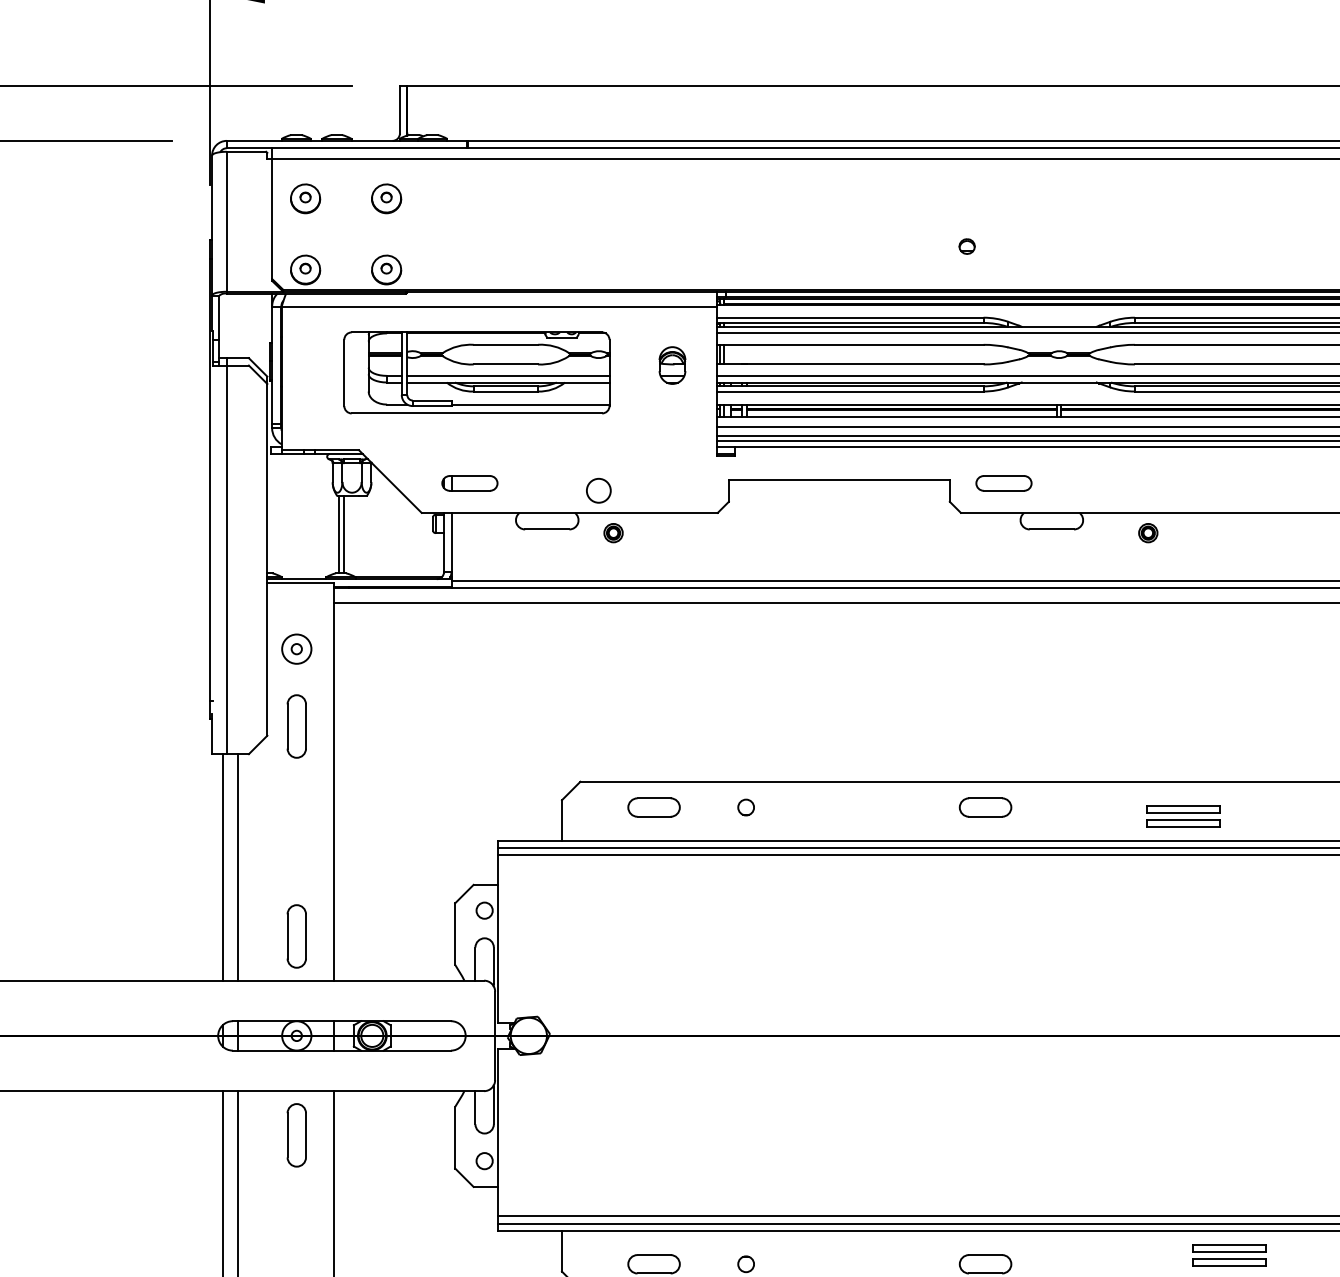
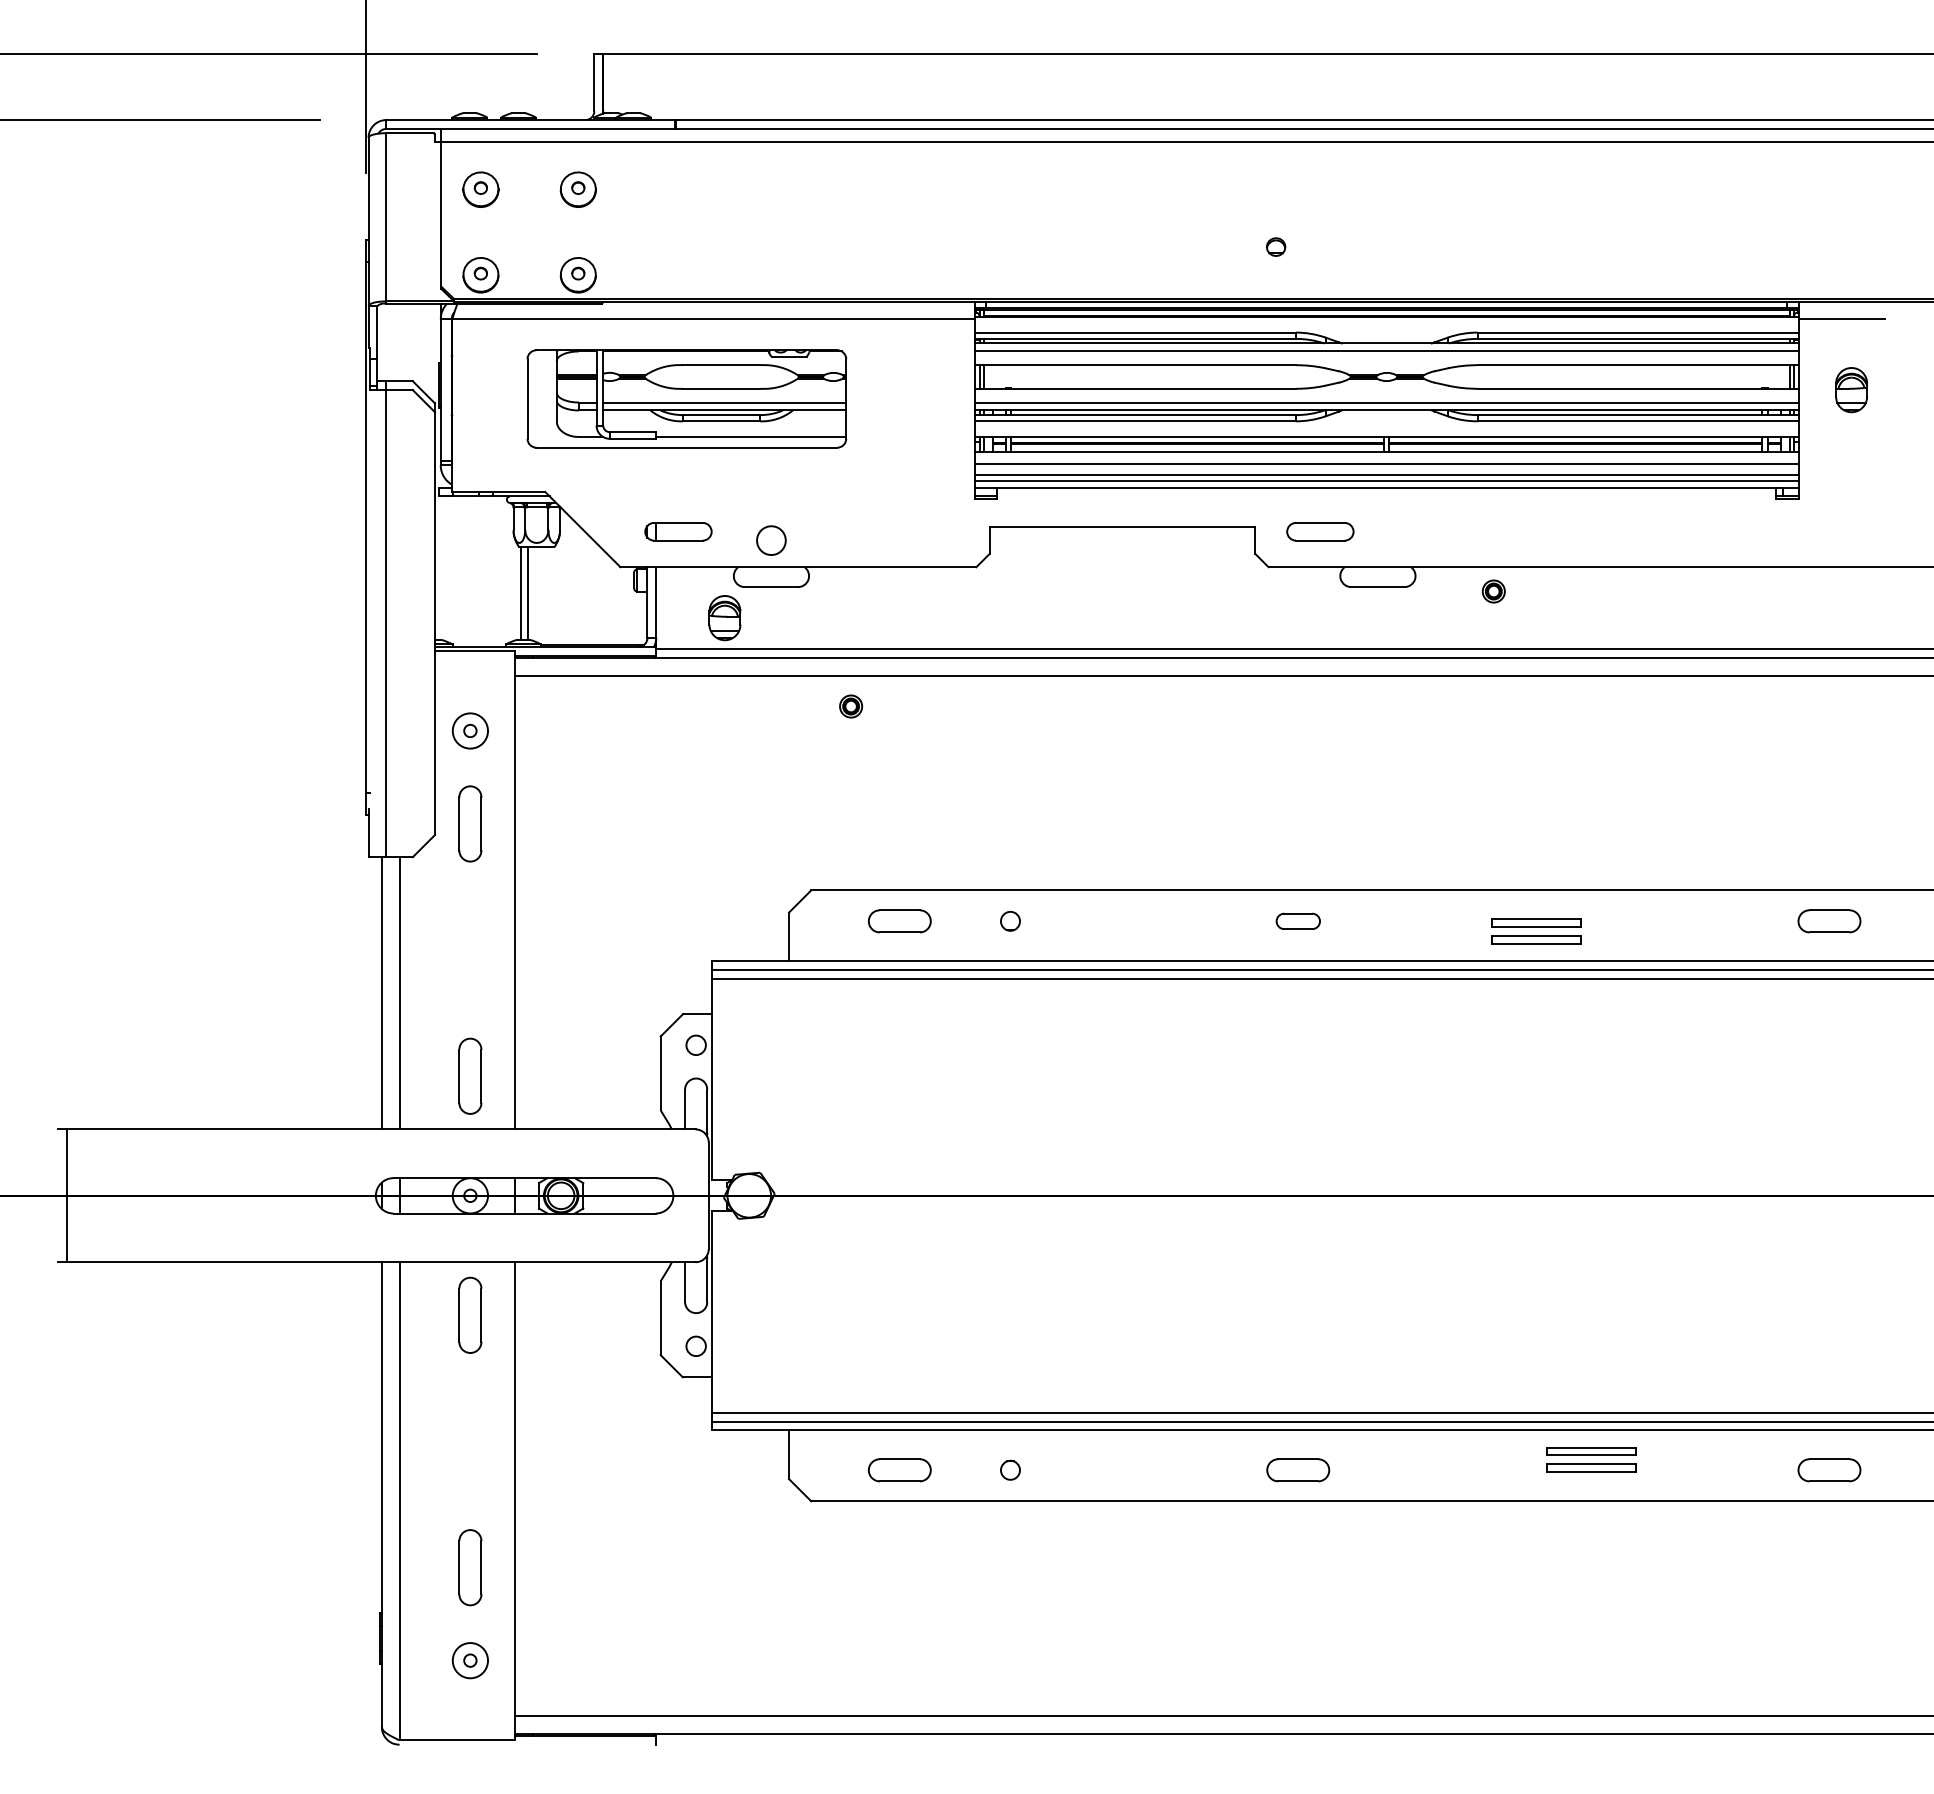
part: (672, 365) -> (724, 618), moved
circle: (598, 490) -> (771, 540), moved
part: (613, 533) -> (851, 706), moved
part: (985, 807) -> (1298, 921), size x0.7

